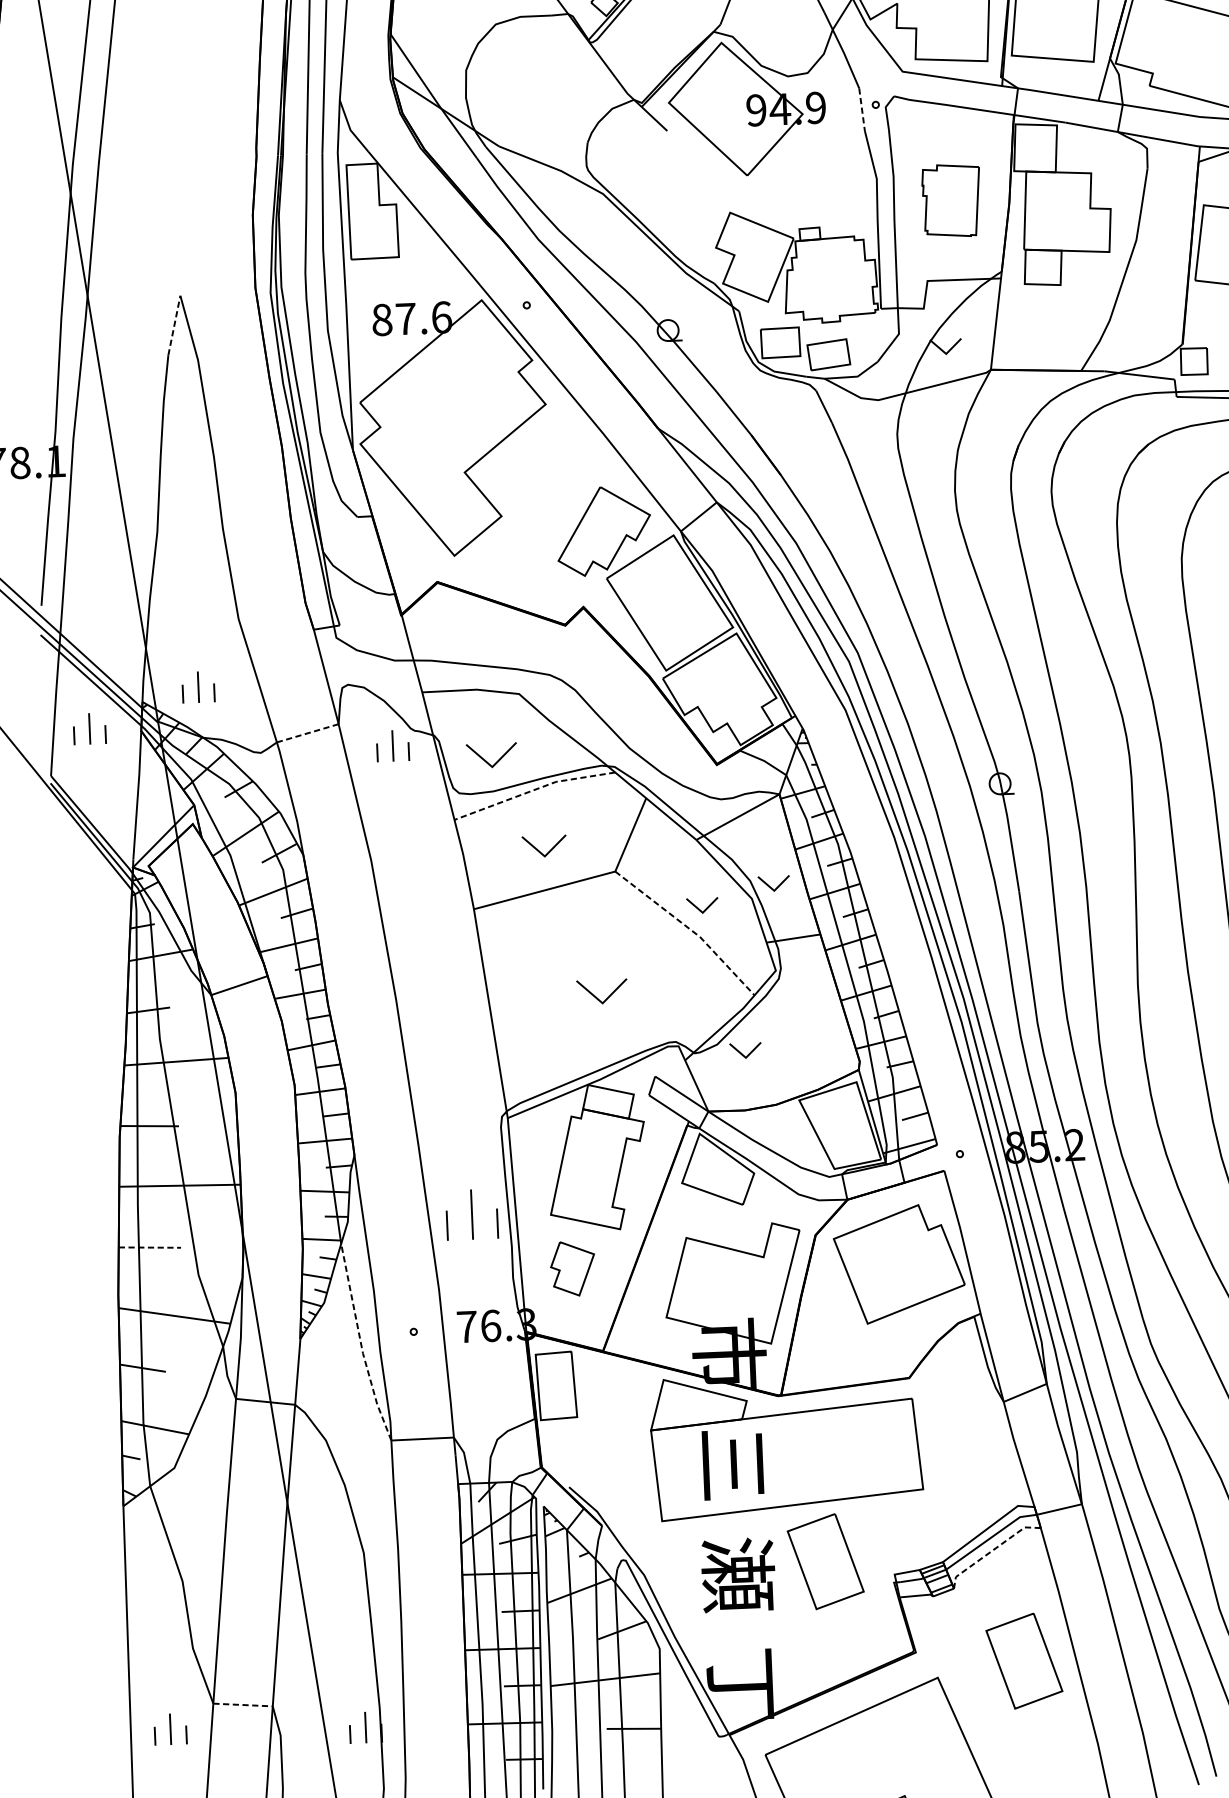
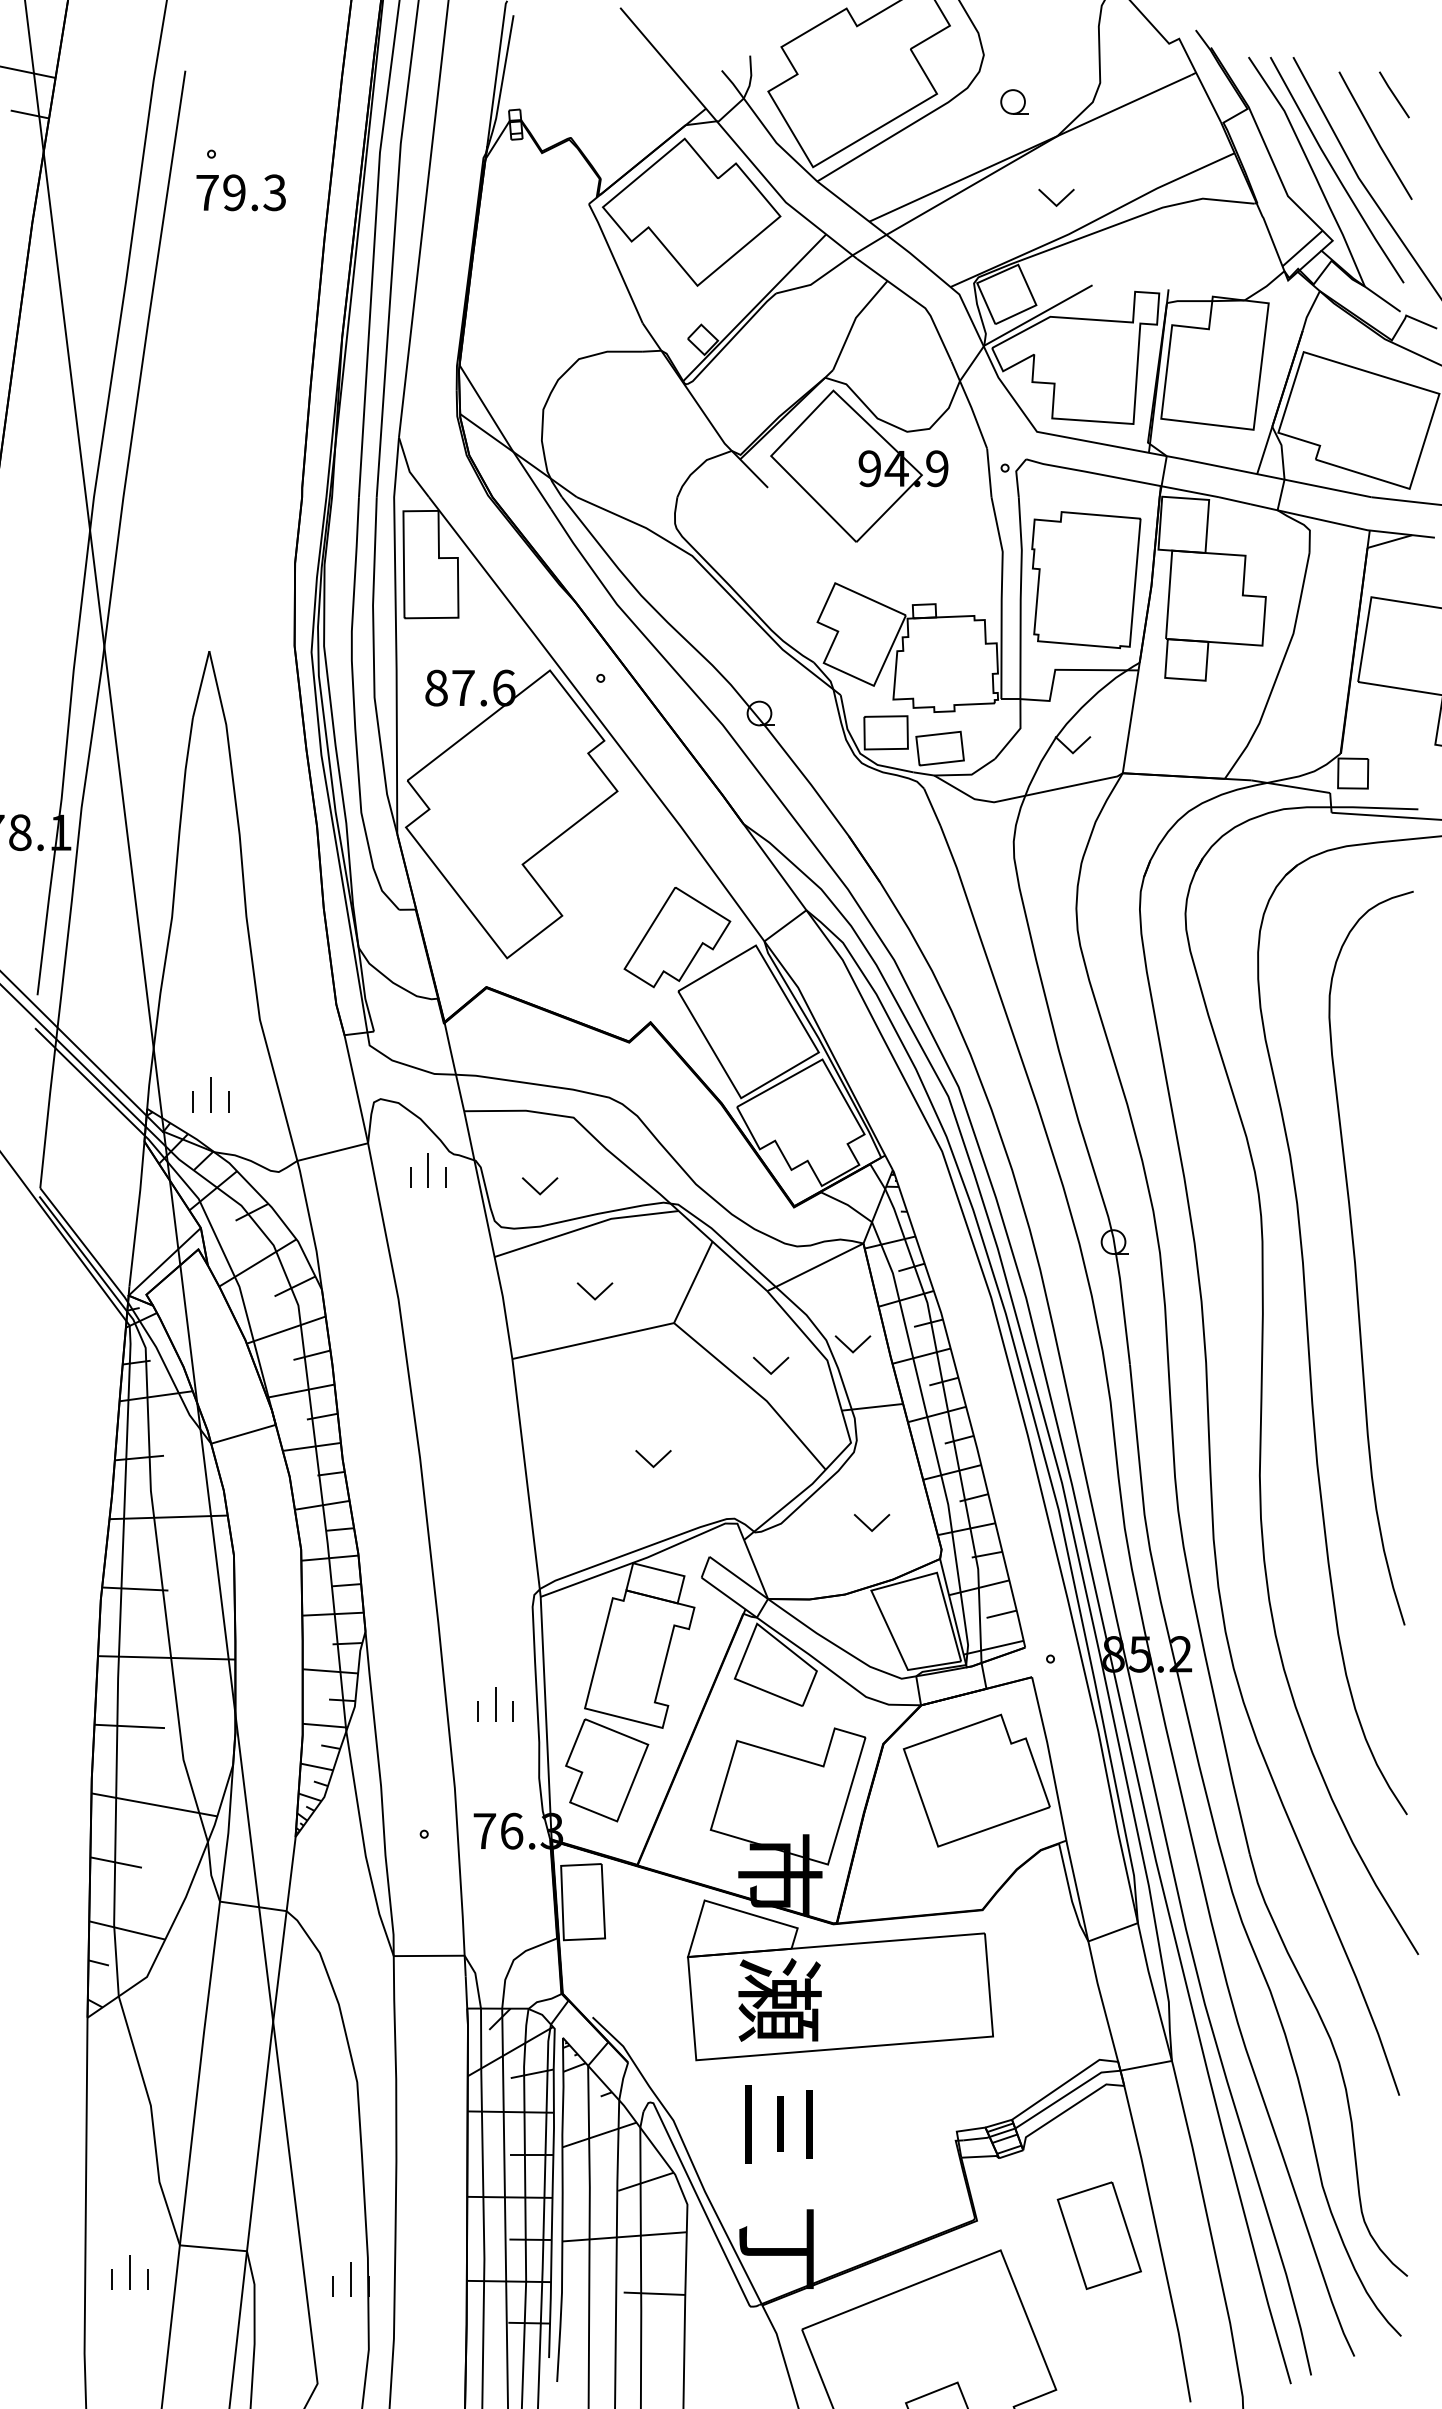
line: (862, 110) -> (989, 473), dashed -> solid
part: (951, 201) -> (1086, 580), size x1.67
line: (174, 325) -> (201, 684), dashed -> solid
part: (89, 728) -> (85, 1136), removed
line: (307, 733) -> (332, 1152), dashed -> solid
part: (492, 755) -> (540, 1186), size x0.62
line: (533, 790) -> (585, 1227), dashed -> solid
part: (543, 846) -> (594, 1291), size x0.71
line: (689, 928) -> (755, 1391), dashed -> solid
part: (602, 992) -> (653, 1459), size x0.62
part: (746, 1050) -> (872, 1522), moved
part: (471, 1214) -> (495, 1704), size x0.62
line: (150, 1247) -> (130, 1726), dashed -> solid
part: (573, 1268) -> (607, 1770), size x1.67
line: (361, 1344) -> (364, 1846), dashed -> solid
text: (733, 1464) -> (779, 1999), 三 -> 瀬
line: (992, 1550) -> (1068, 2109), dashed -> solid
part: (824, 1561) -> (878, 2113), removed
text: (737, 1574) -> (779, 2124), 瀬 -> 三
line: (243, 1705) -> (213, 2248), dashed -> solid

